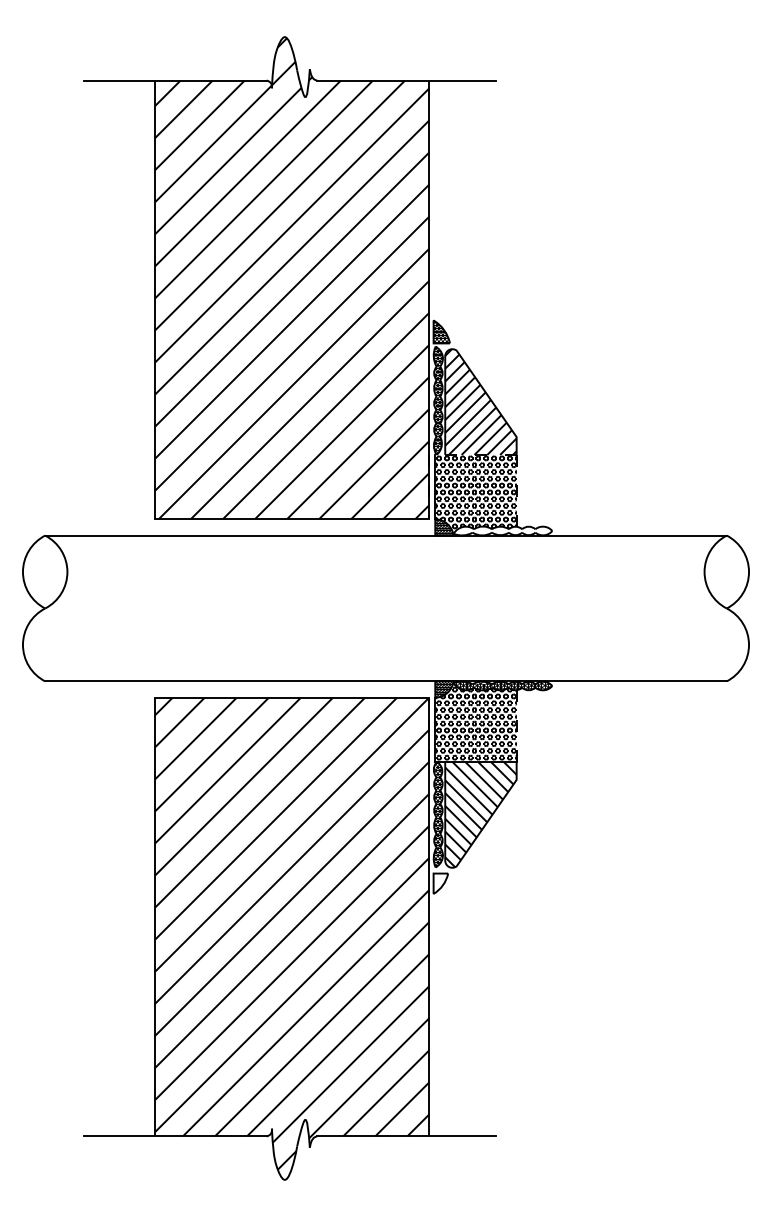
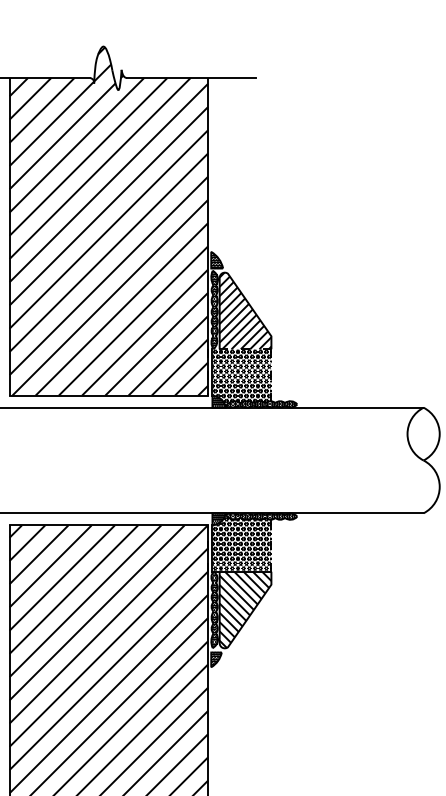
hatch: (502, 530) -> (261, 404), added
hatch: (440, 883) -> (216, 659), added

